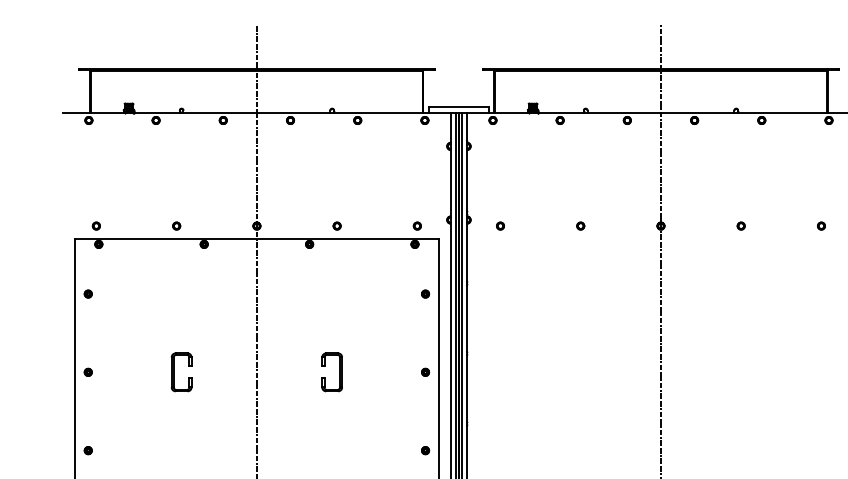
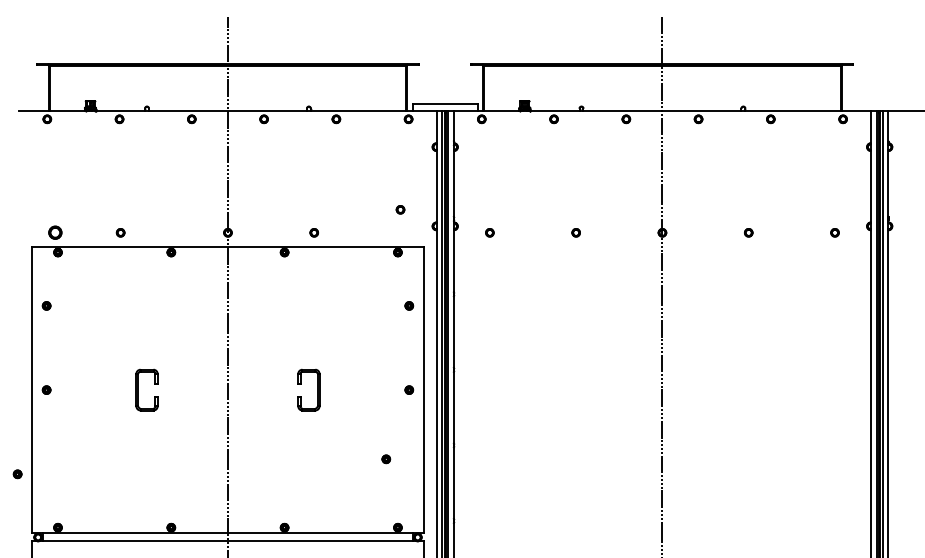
part: (96, 225) -> (55, 232), size x1.6
part: (176, 225) -> (120, 232), moved
part: (417, 225) -> (400, 209), moved
part: (88, 450) -> (17, 474), moved
part: (425, 450) -> (386, 459), moved

